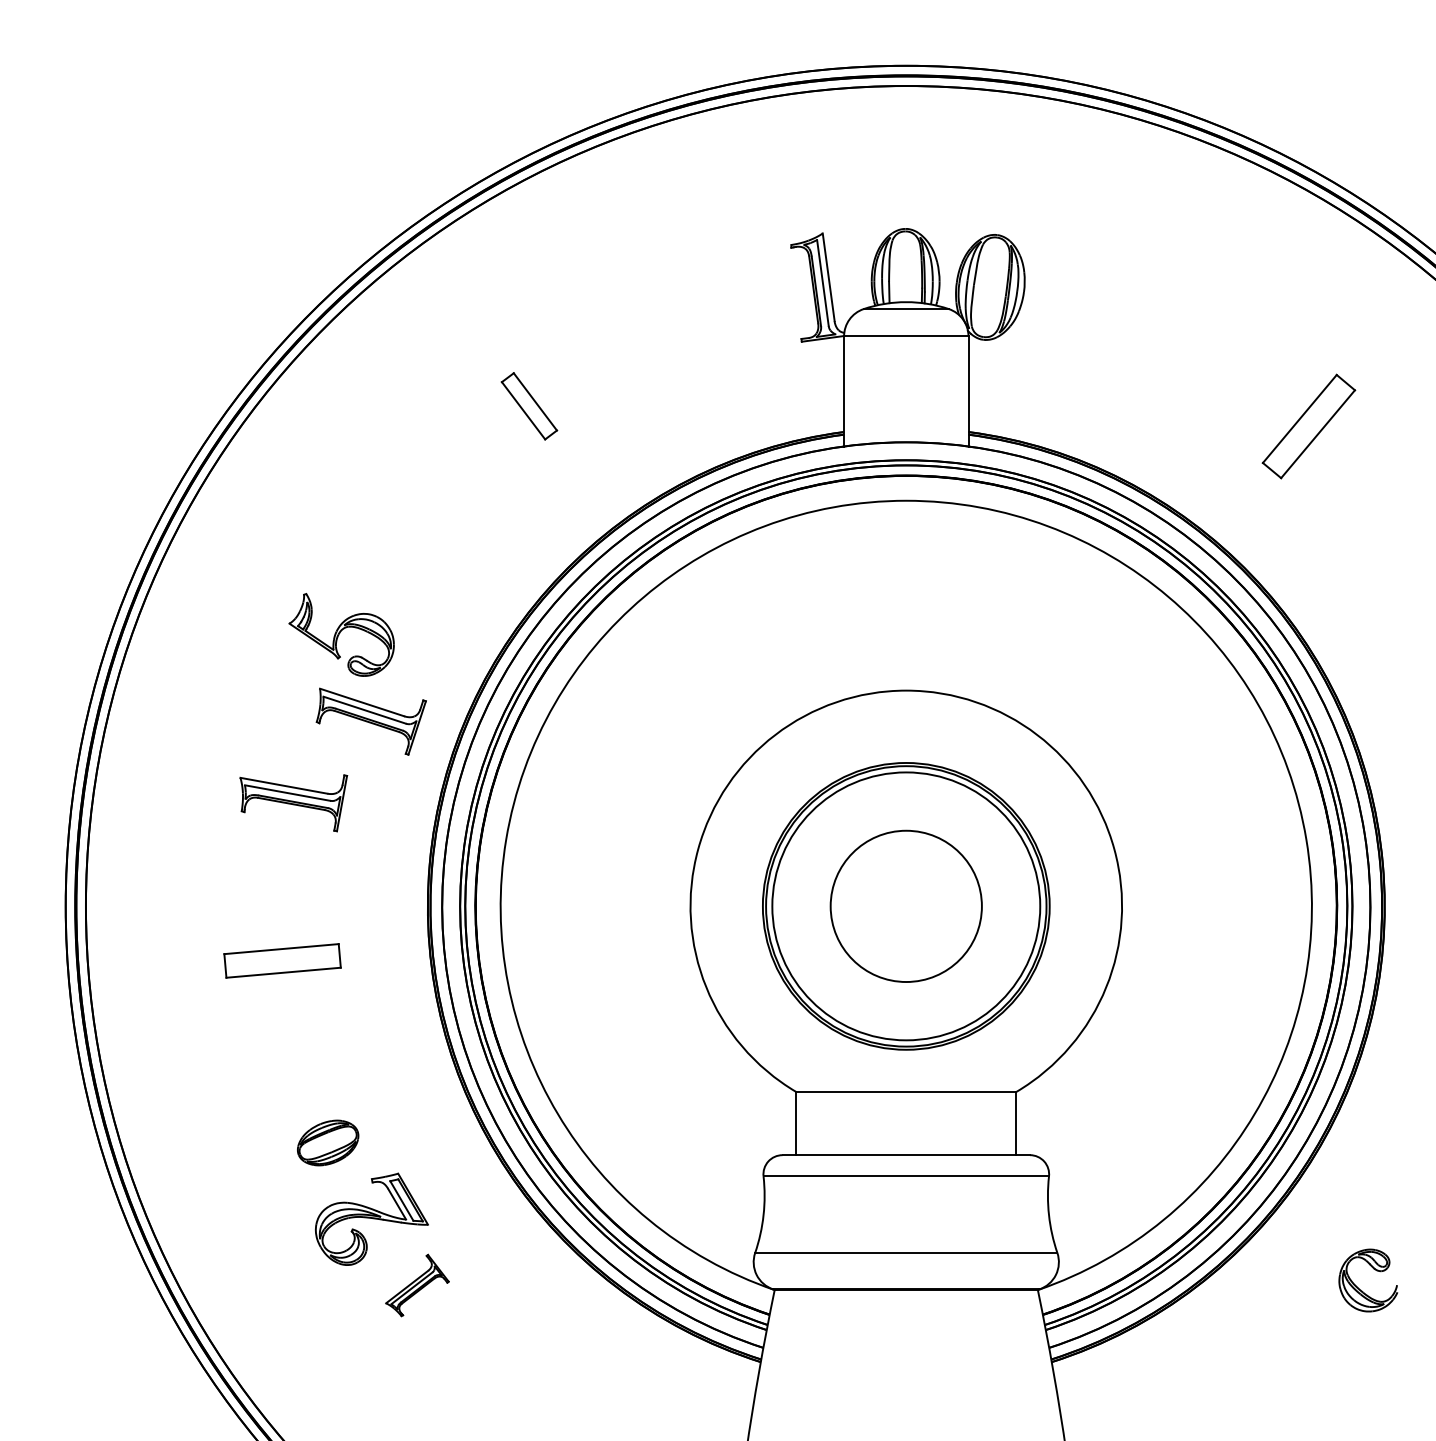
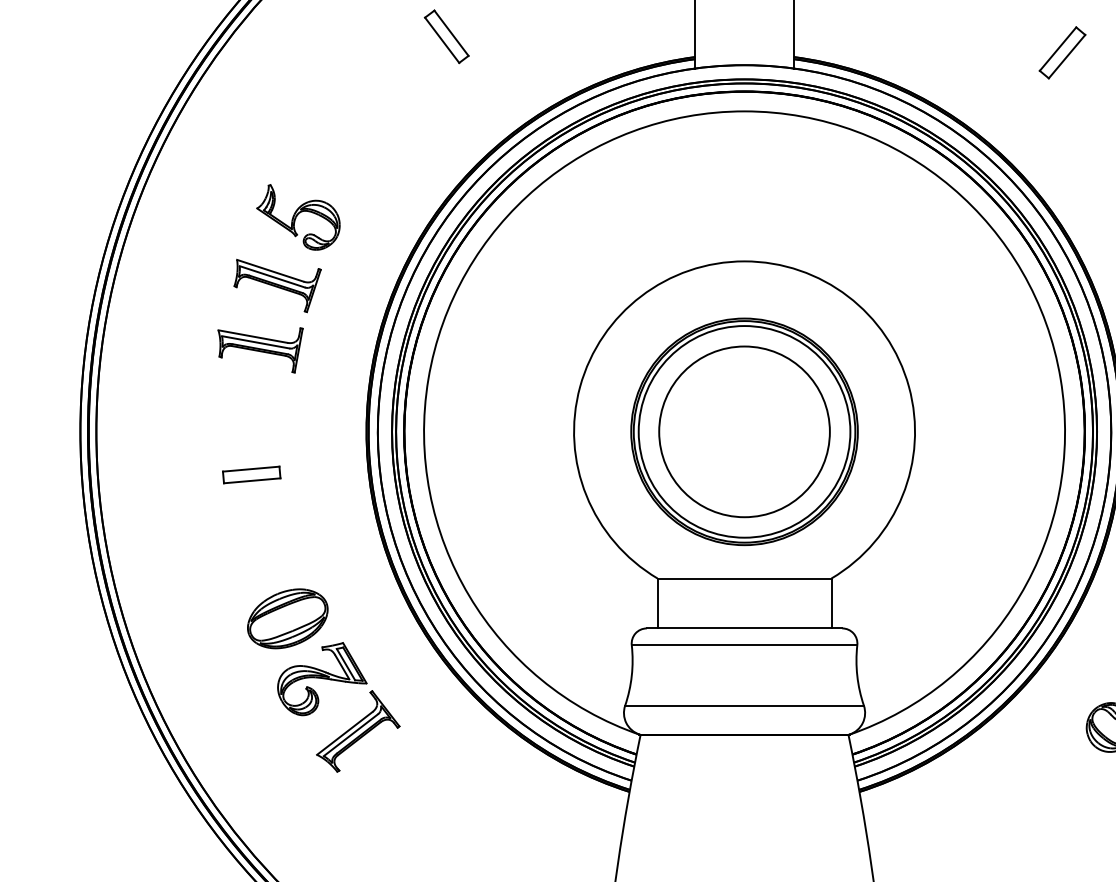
part: (1308, 426) -> (1062, 52), size x0.62
part: (370, 721) -> (276, 285), moved
circle: (906, 906) -> (744, 431), size x1.43
part: (282, 960) -> (251, 474), size x0.62
part: (327, 1142) -> (287, 618), size x1.67
part: (417, 1285) -> (358, 731), size x1.67

